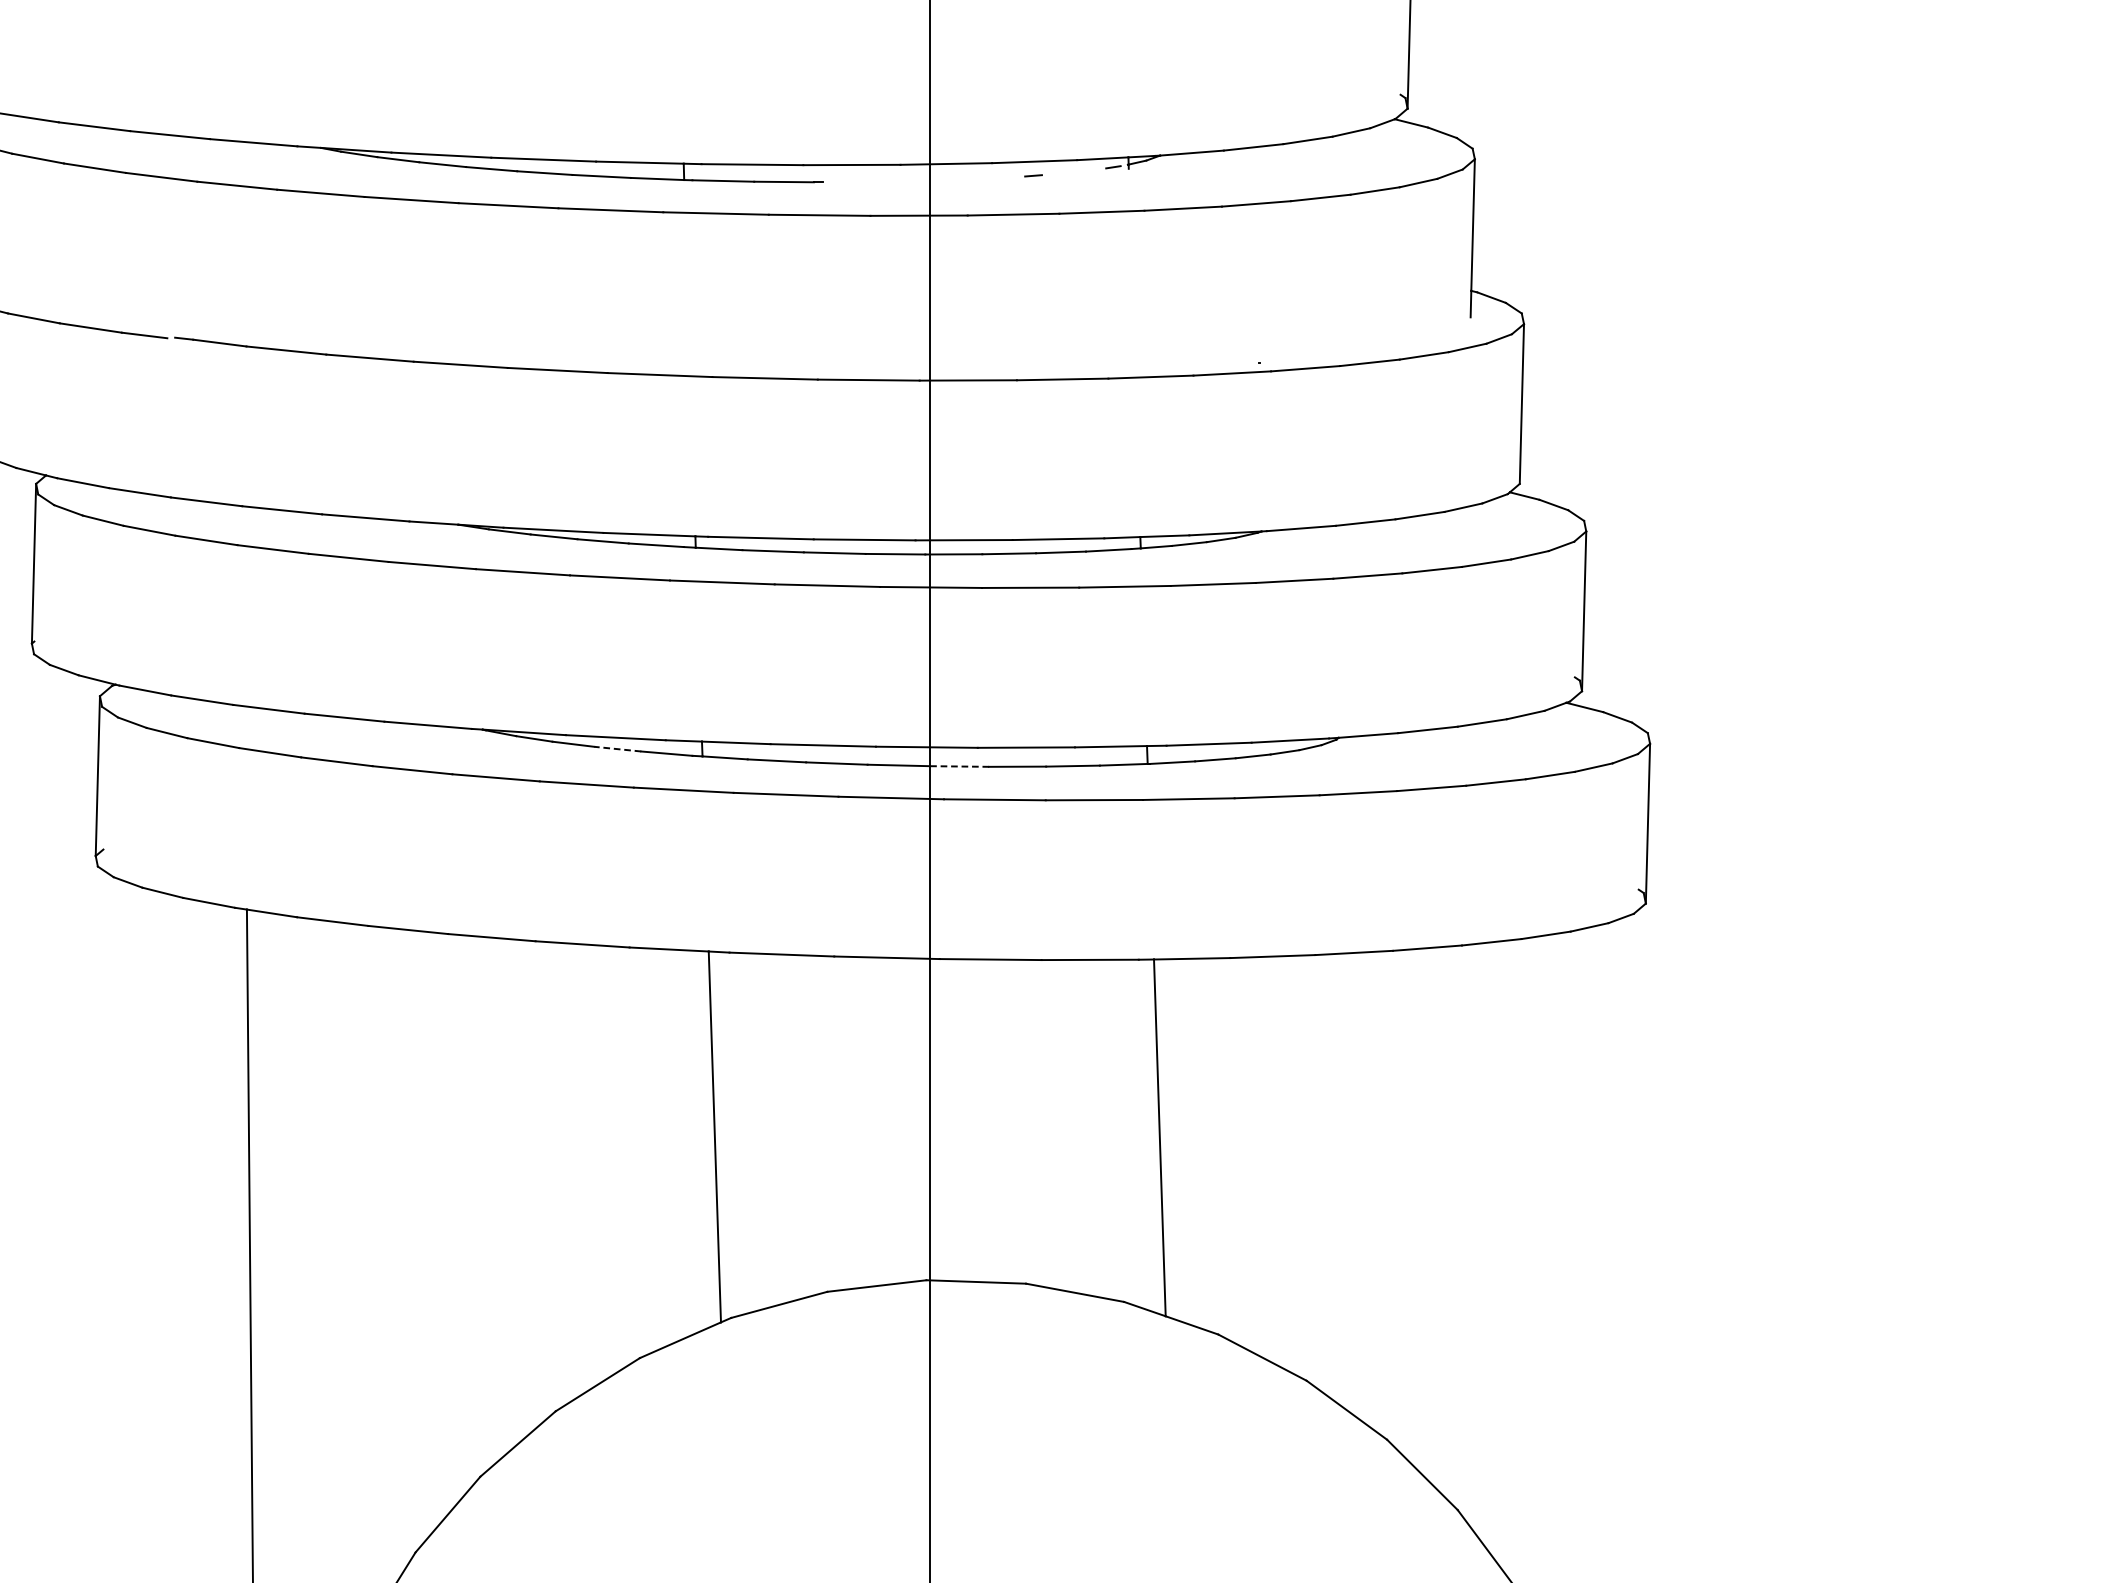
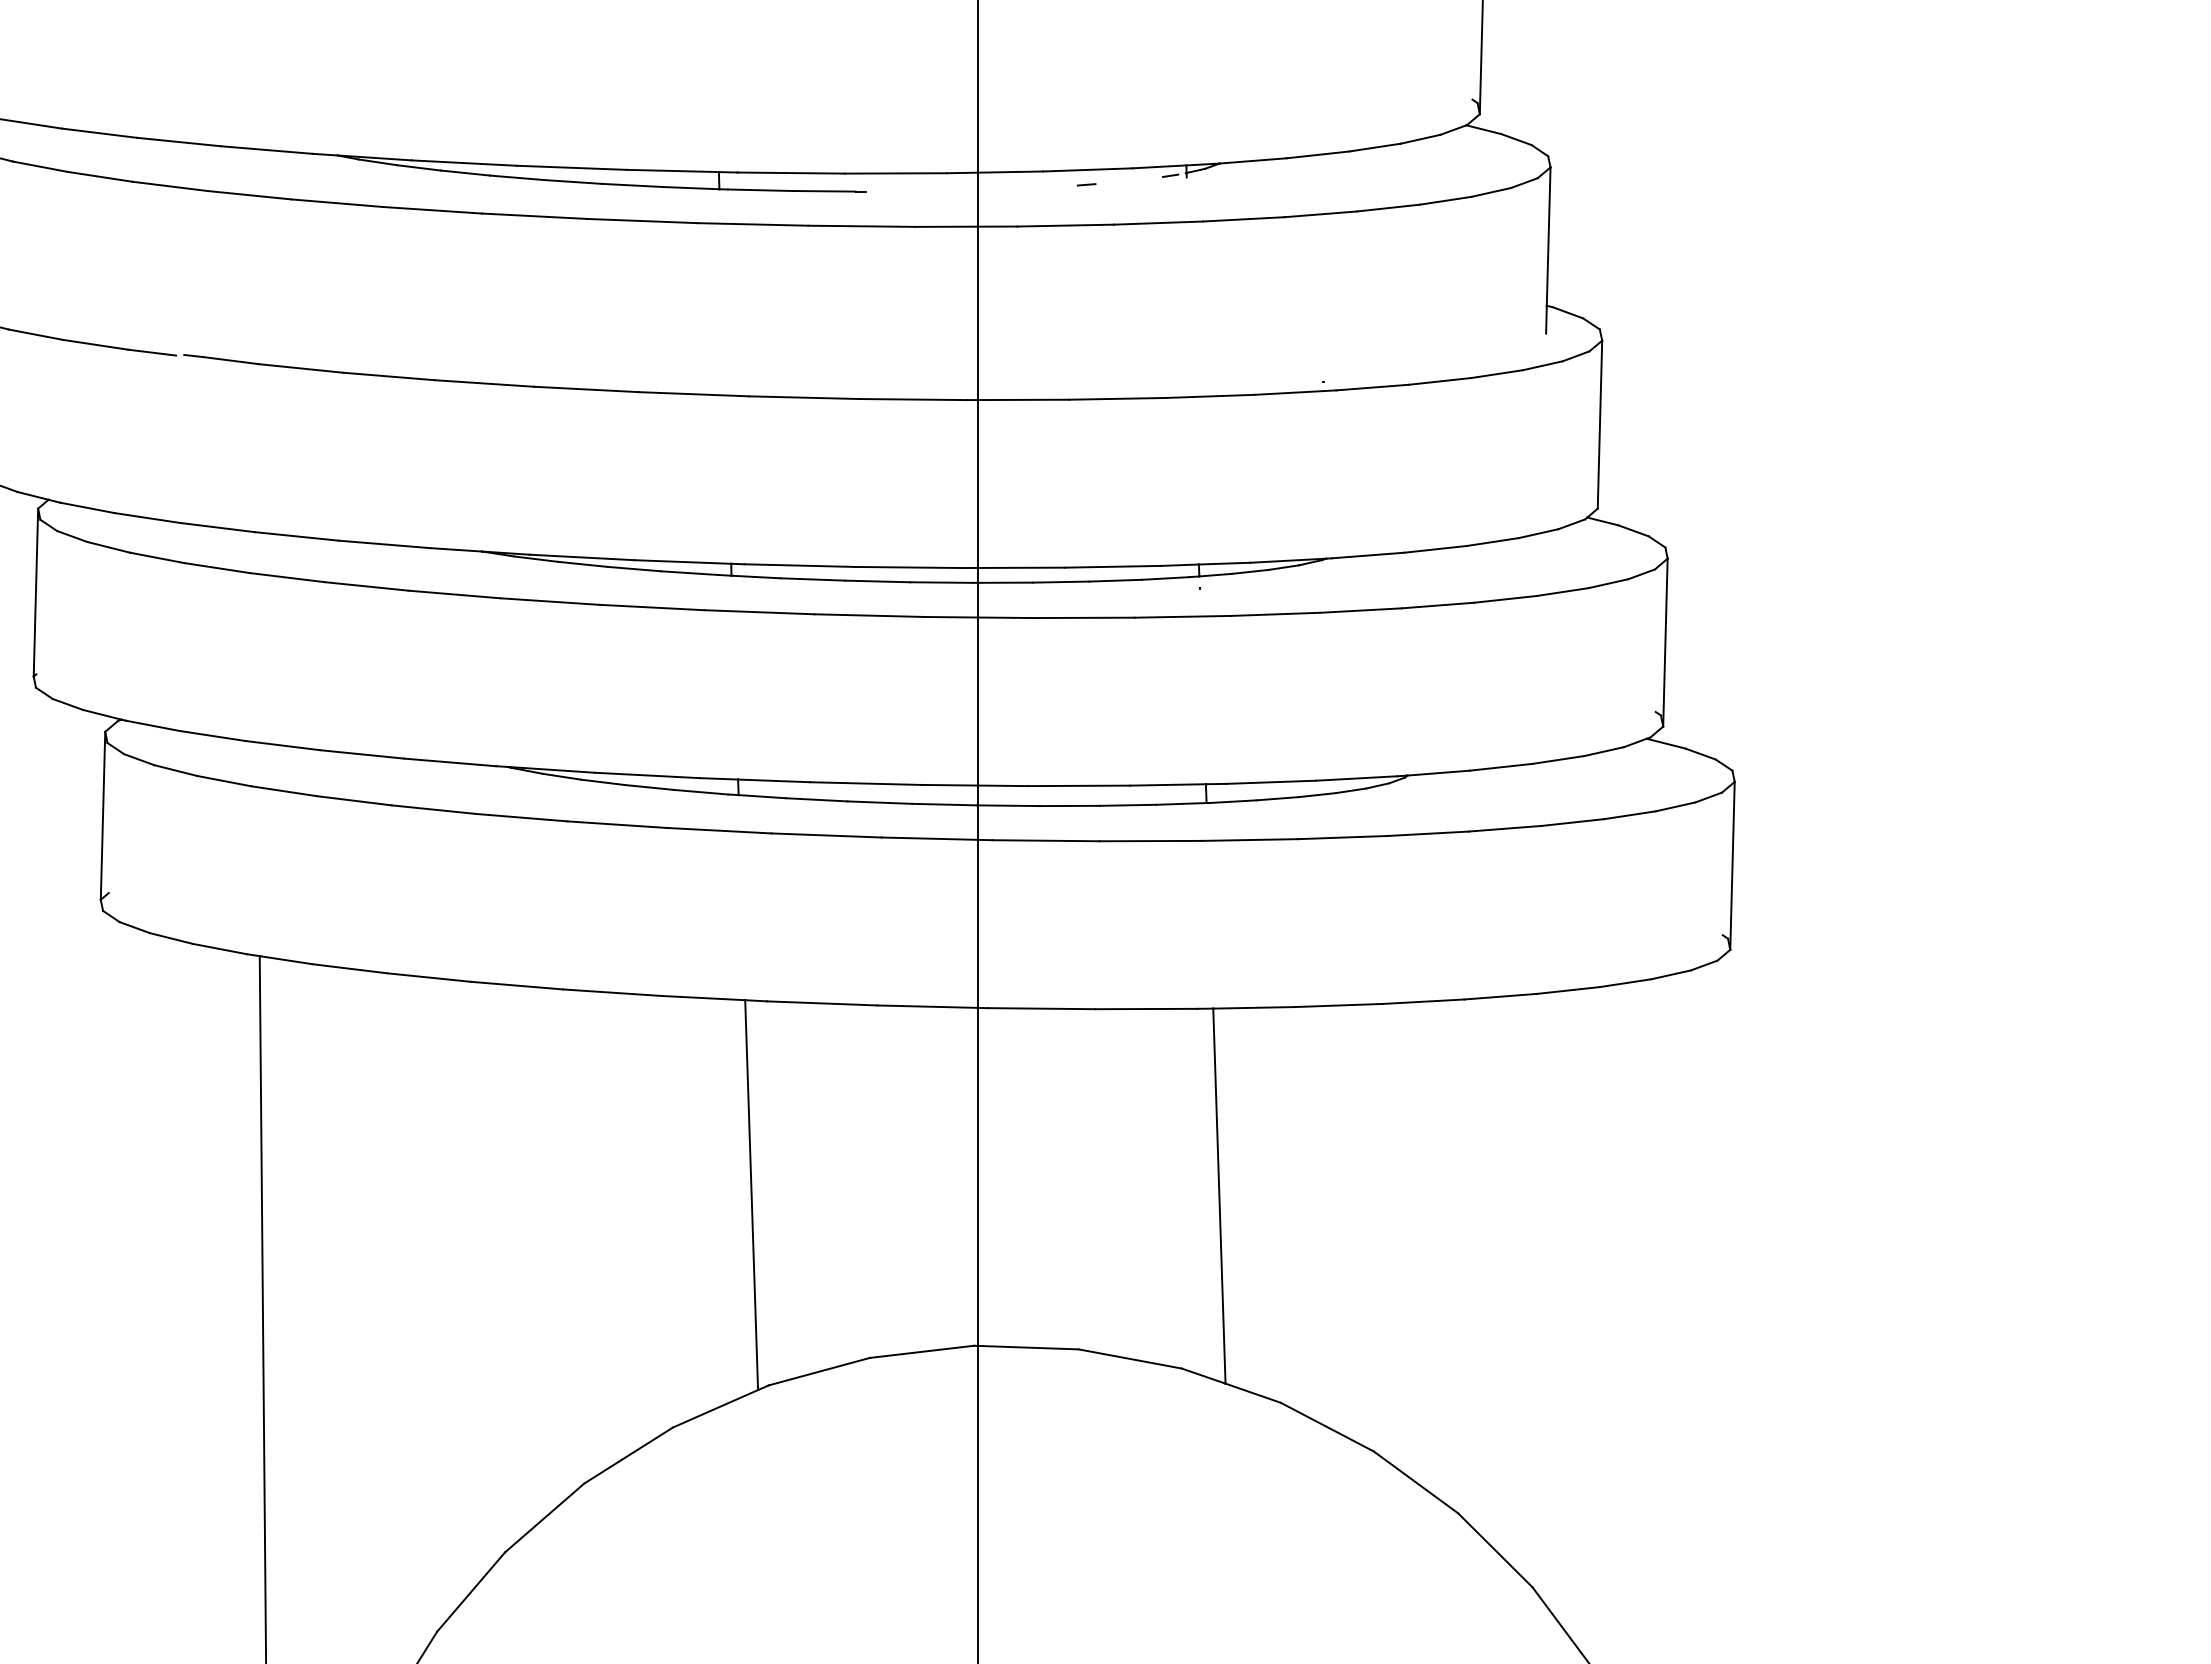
line: (617, 749) -> (649, 787), dashed -> solid
line: (959, 766) -> (1008, 805), dashed -> solid

